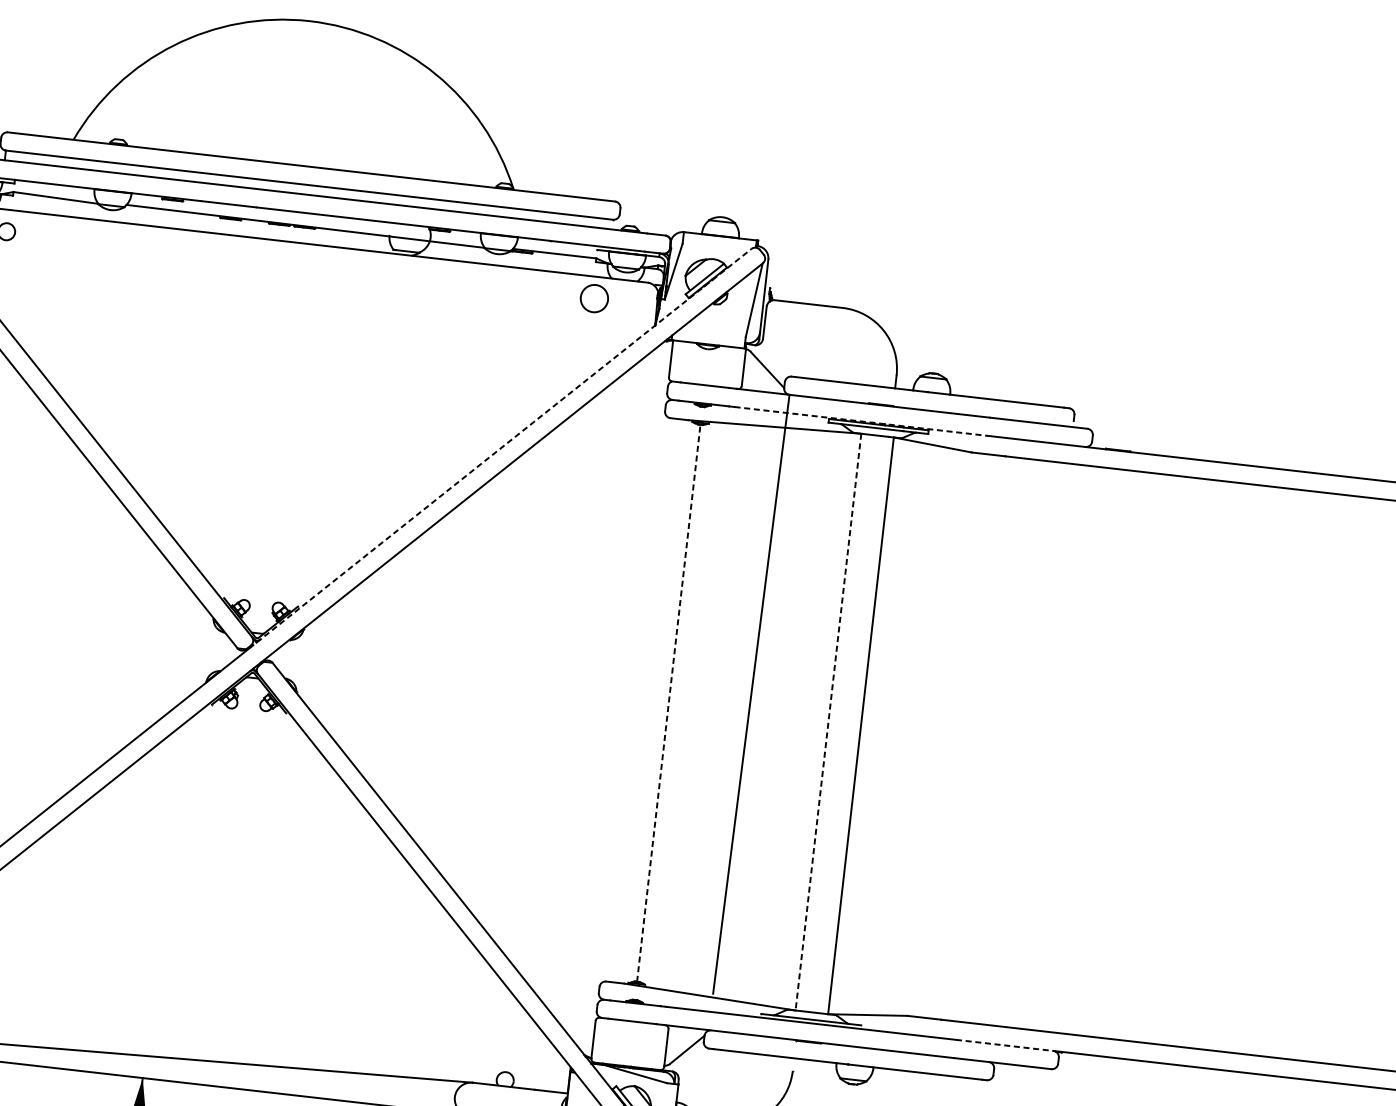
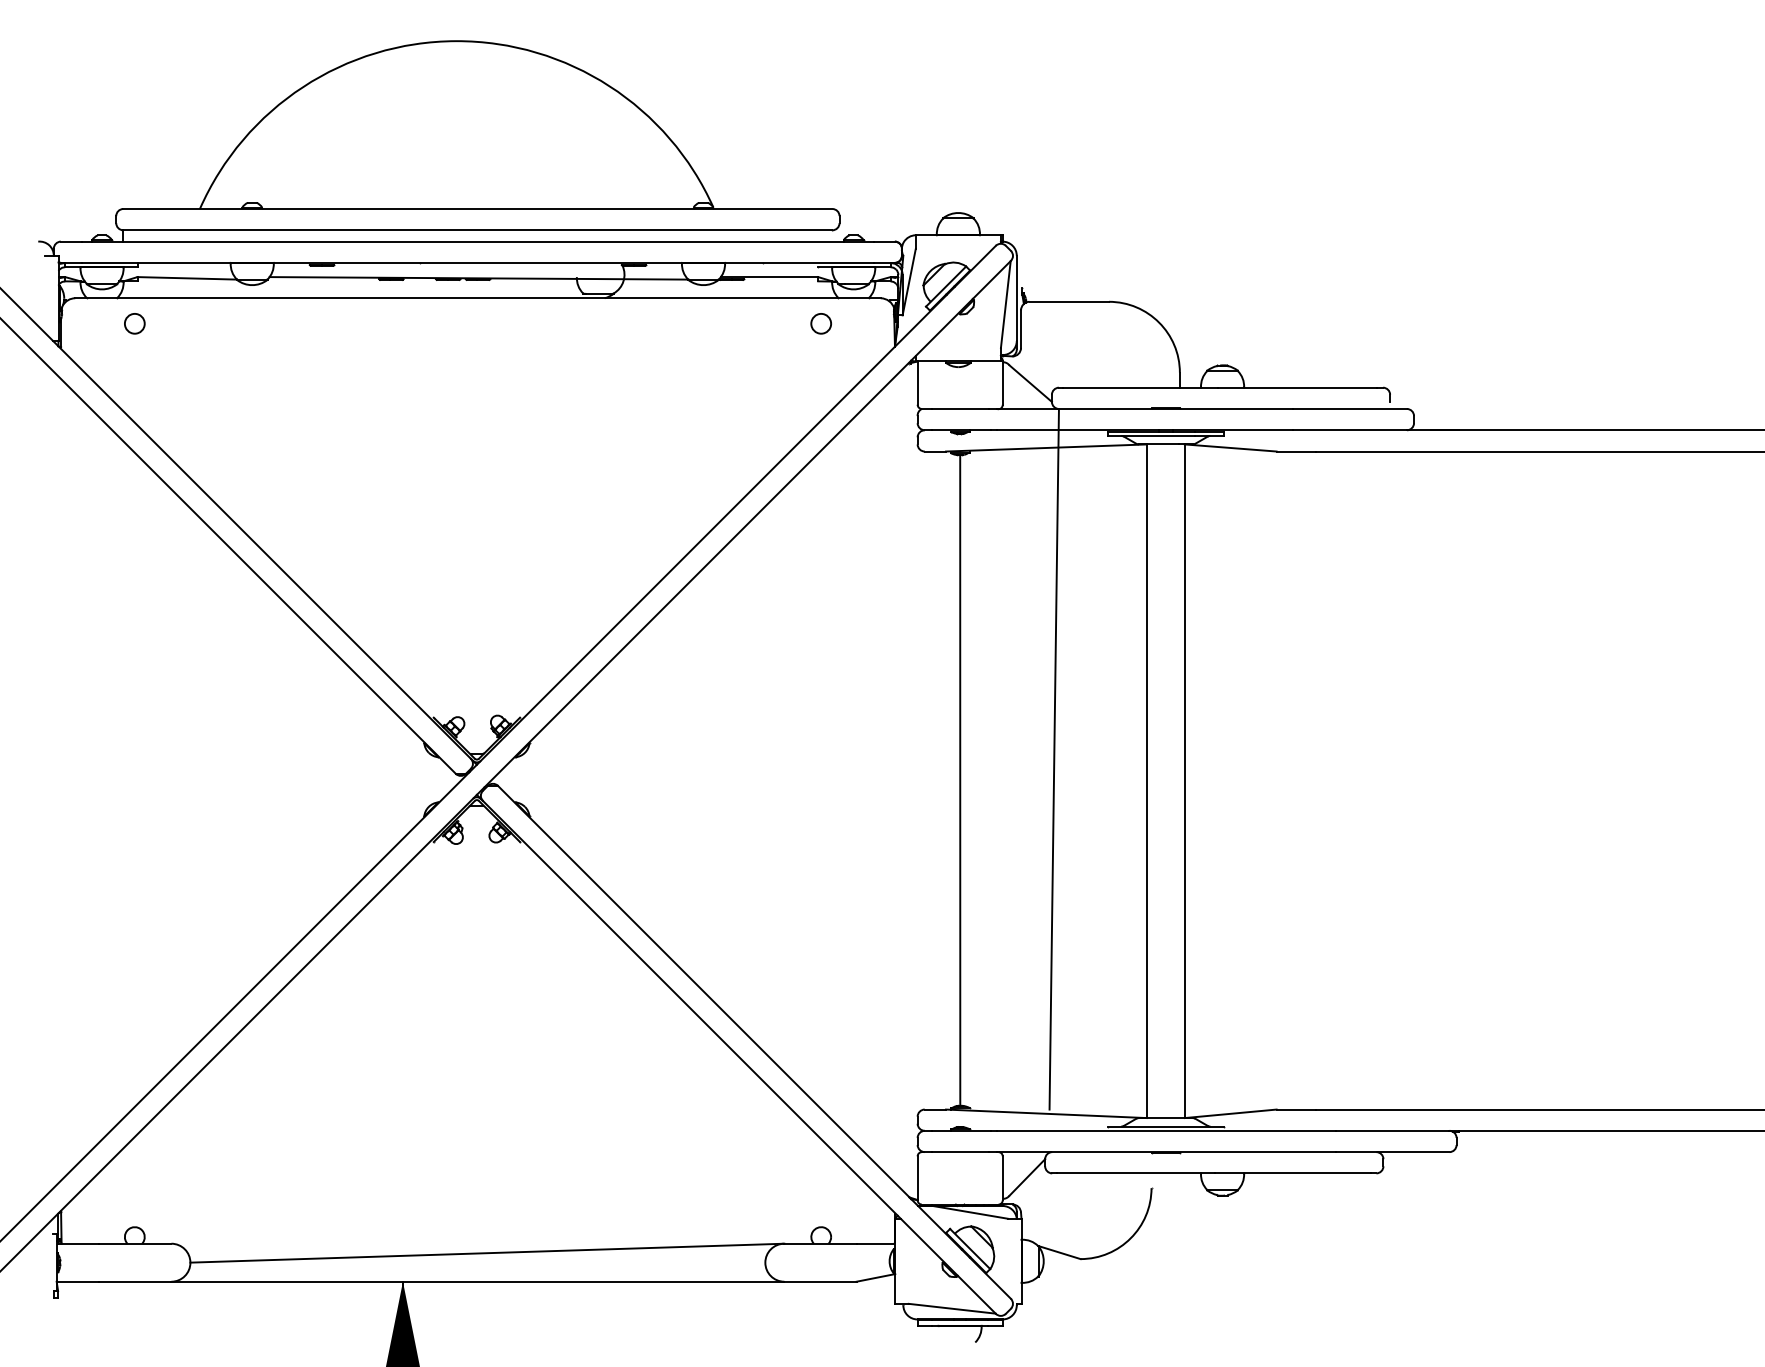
circle: (593, 298) -> (820, 323), size x0.62
line: (861, 421) -> (1145, 430), dashed -> solid
line: (500, 448) -> (732, 508), dashed -> solid
line: (669, 703) -> (960, 780), dashed -> solid
line: (828, 722) -> (1146, 781), dashed -> solid
line: (1004, 1045) -> (1392, 1130), dashed -> solid

